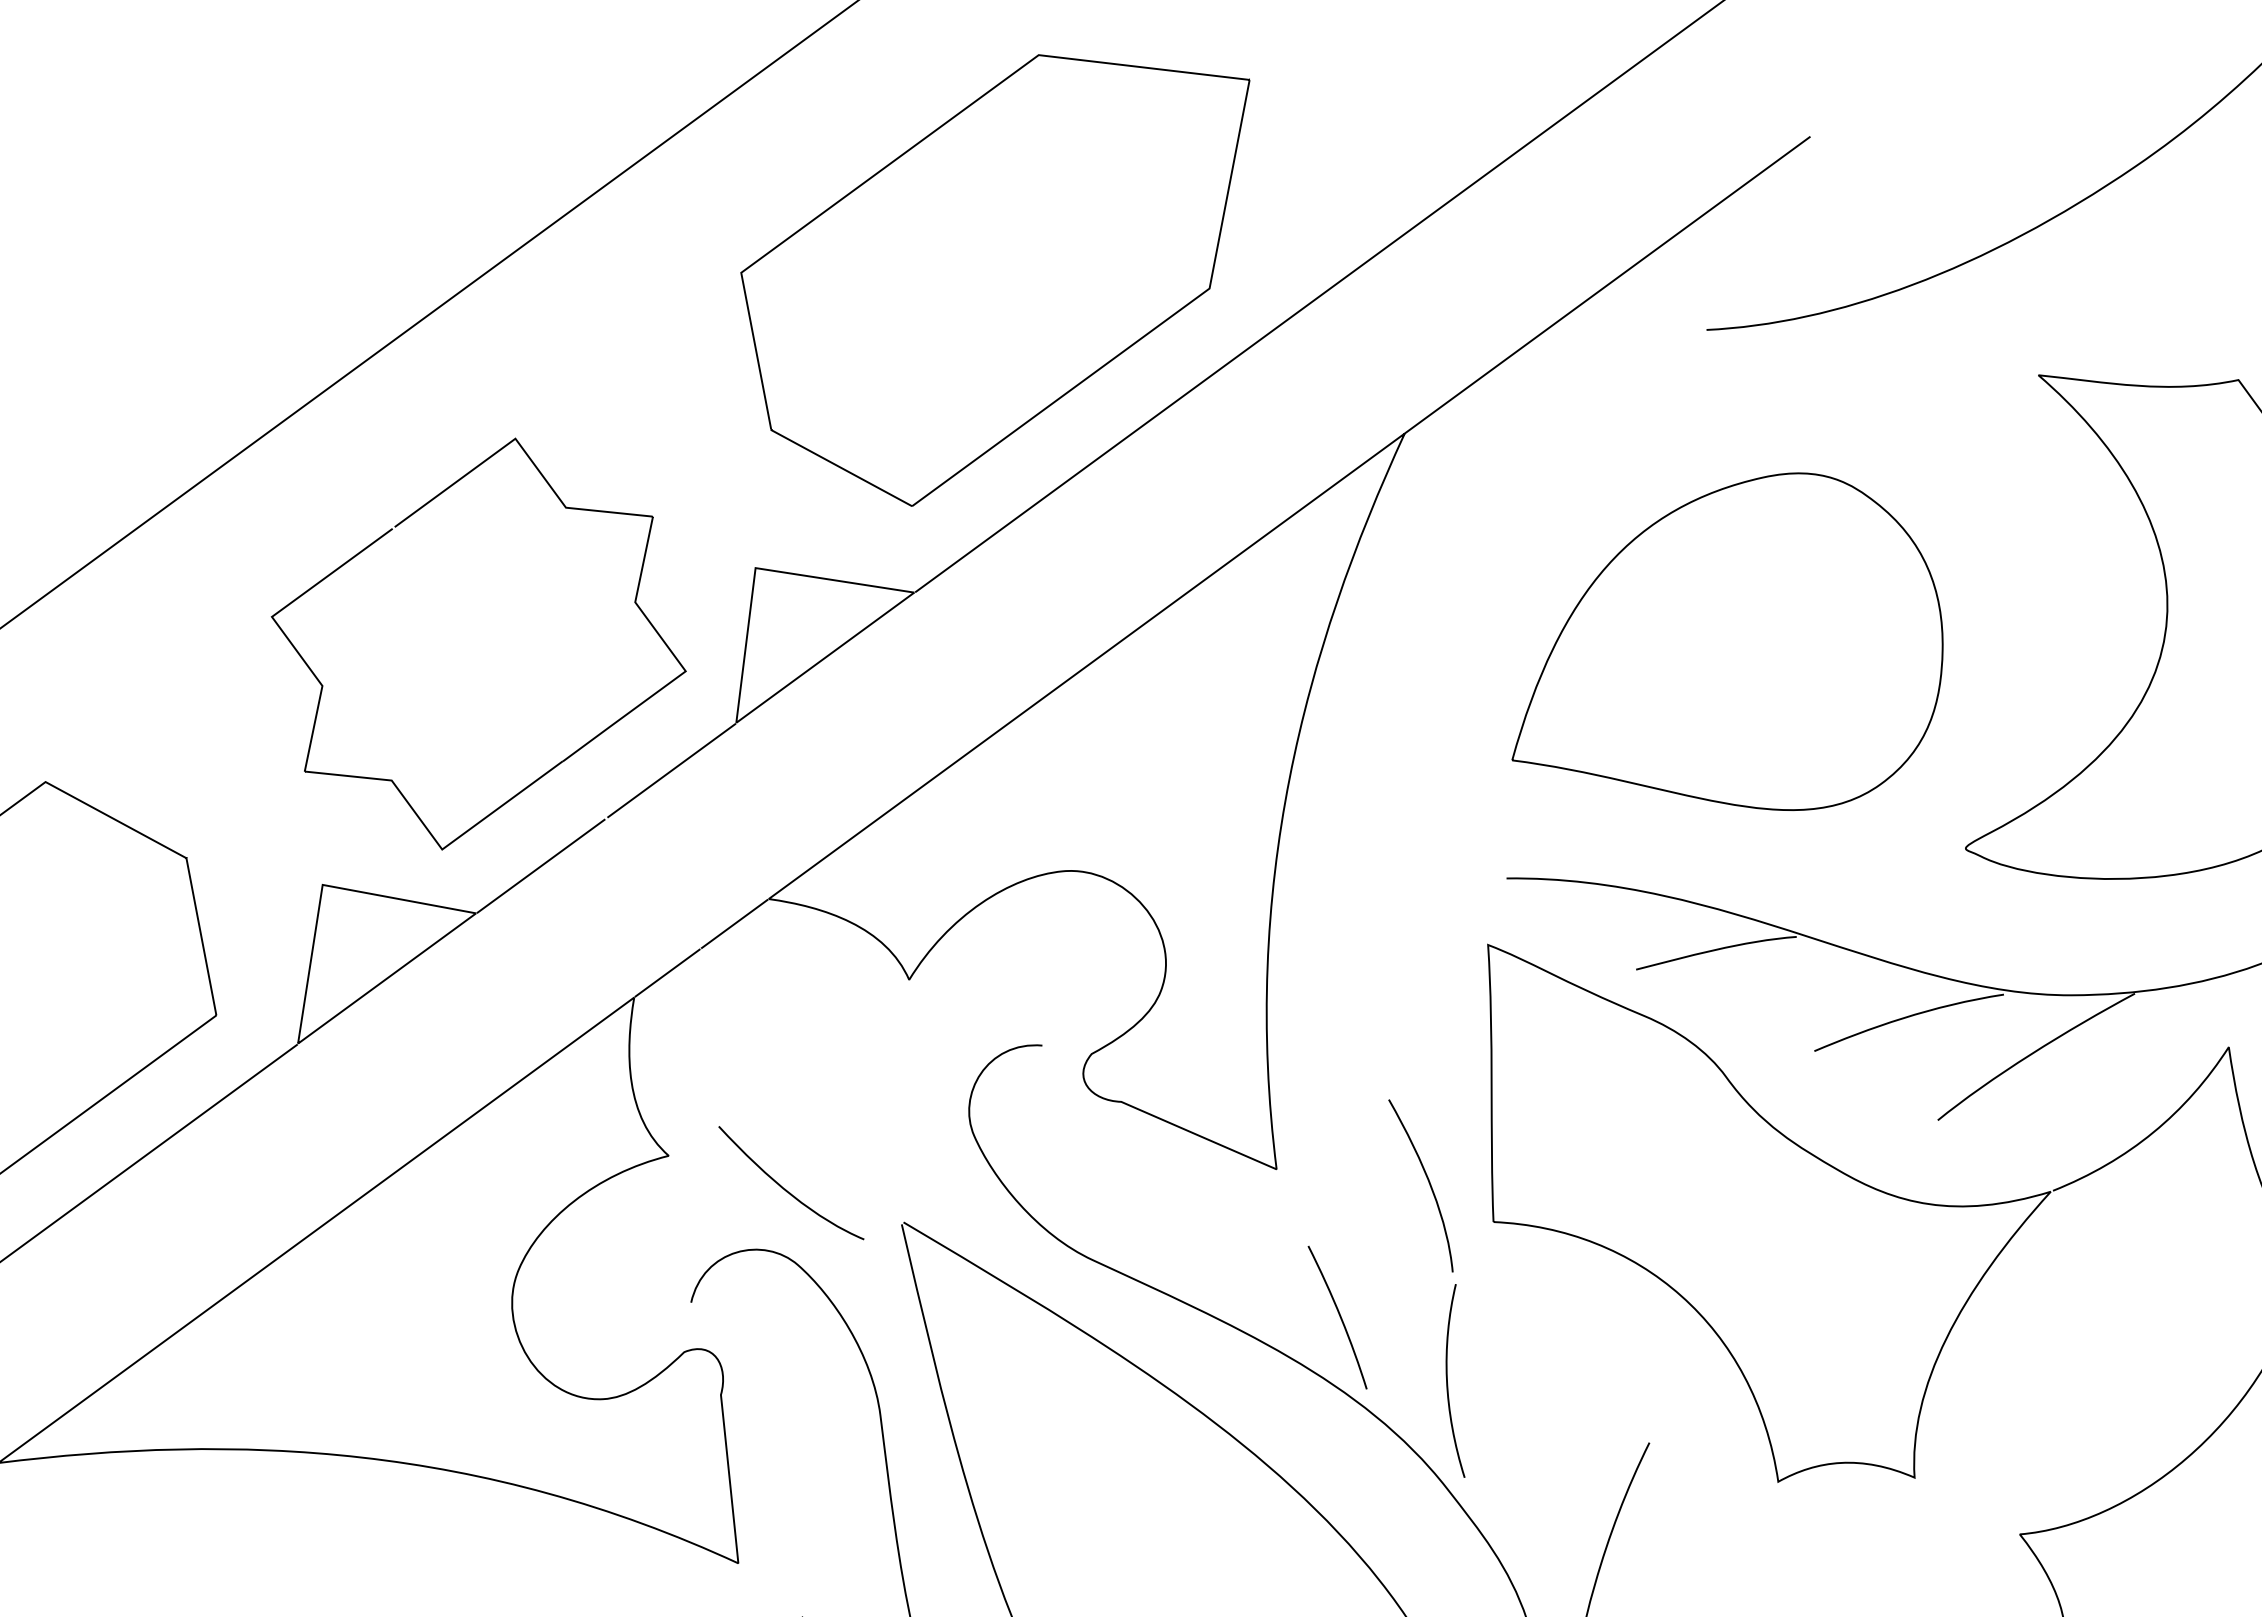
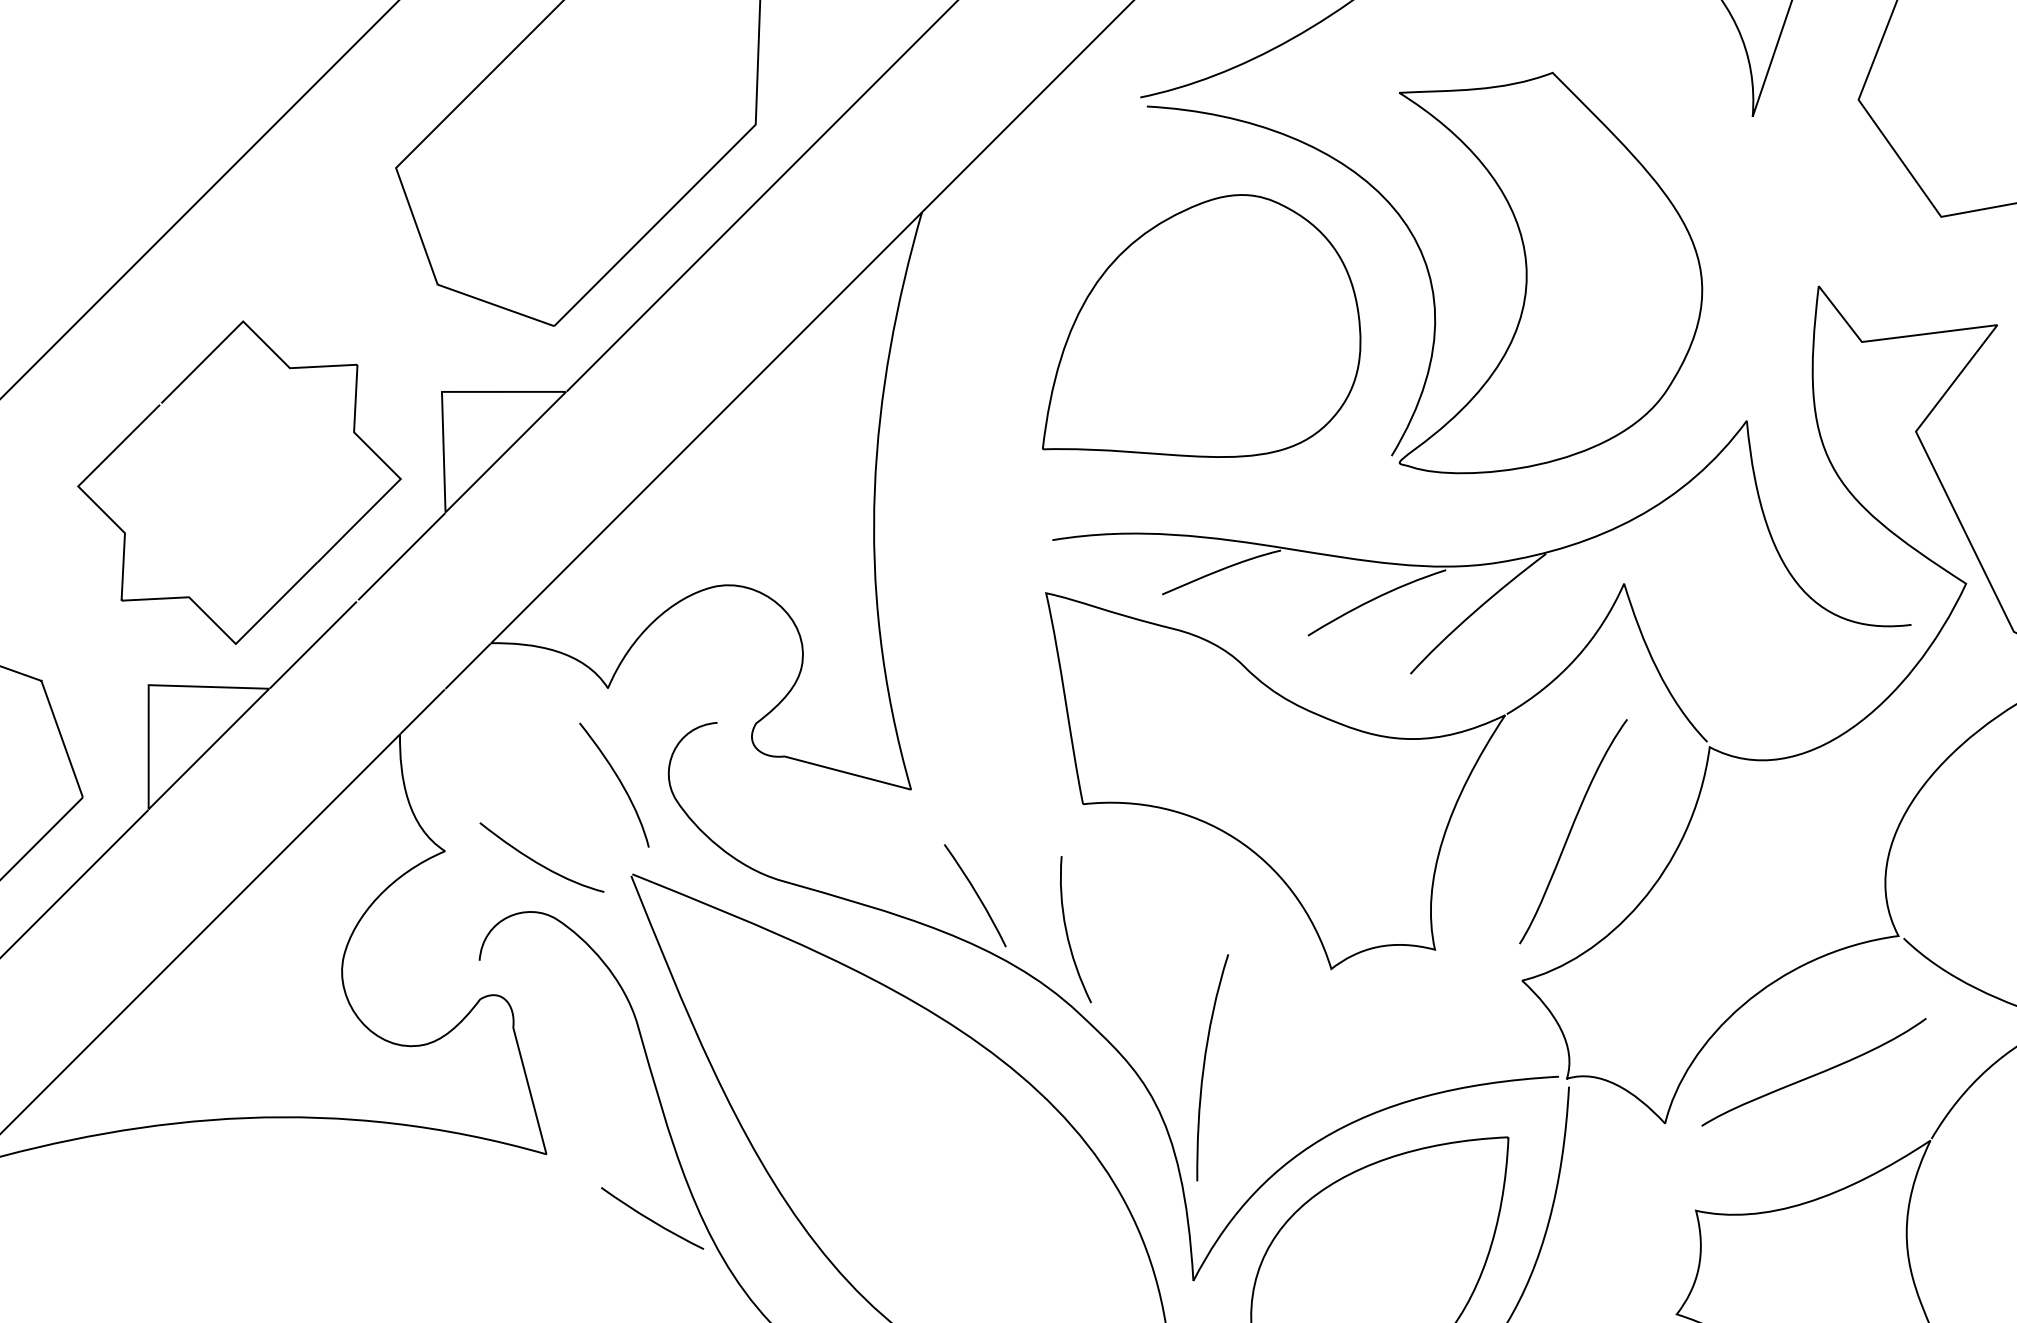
curve: (1984, 490) -> (1371, 187), added
curve: (1428, 1183) -> (619, 782), moved
curve: (2112, 1353) -> (1571, 831), added

